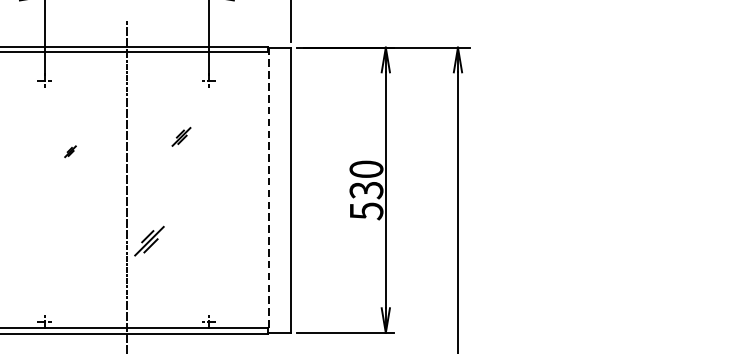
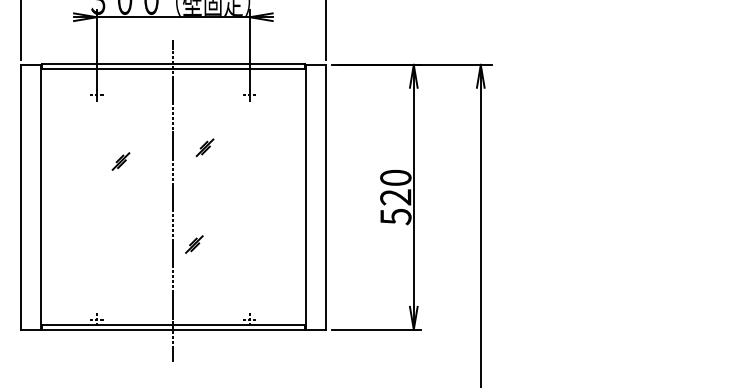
part: (180, 136) -> (204, 147), moved
part: (69, 151) -> (120, 161), size x1.67
line: (269, 190) -> (305, 197), dashed -> solid
text: (366, 190) -> (395, 197), 530 -> 520
part: (149, 241) -> (194, 244), size x0.62

